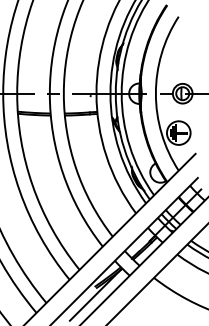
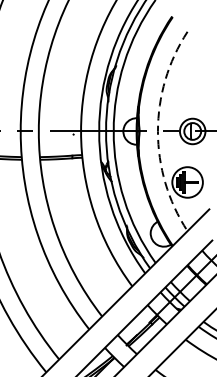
arc: (155, 93) -> (157, 131), solid -> dashed

